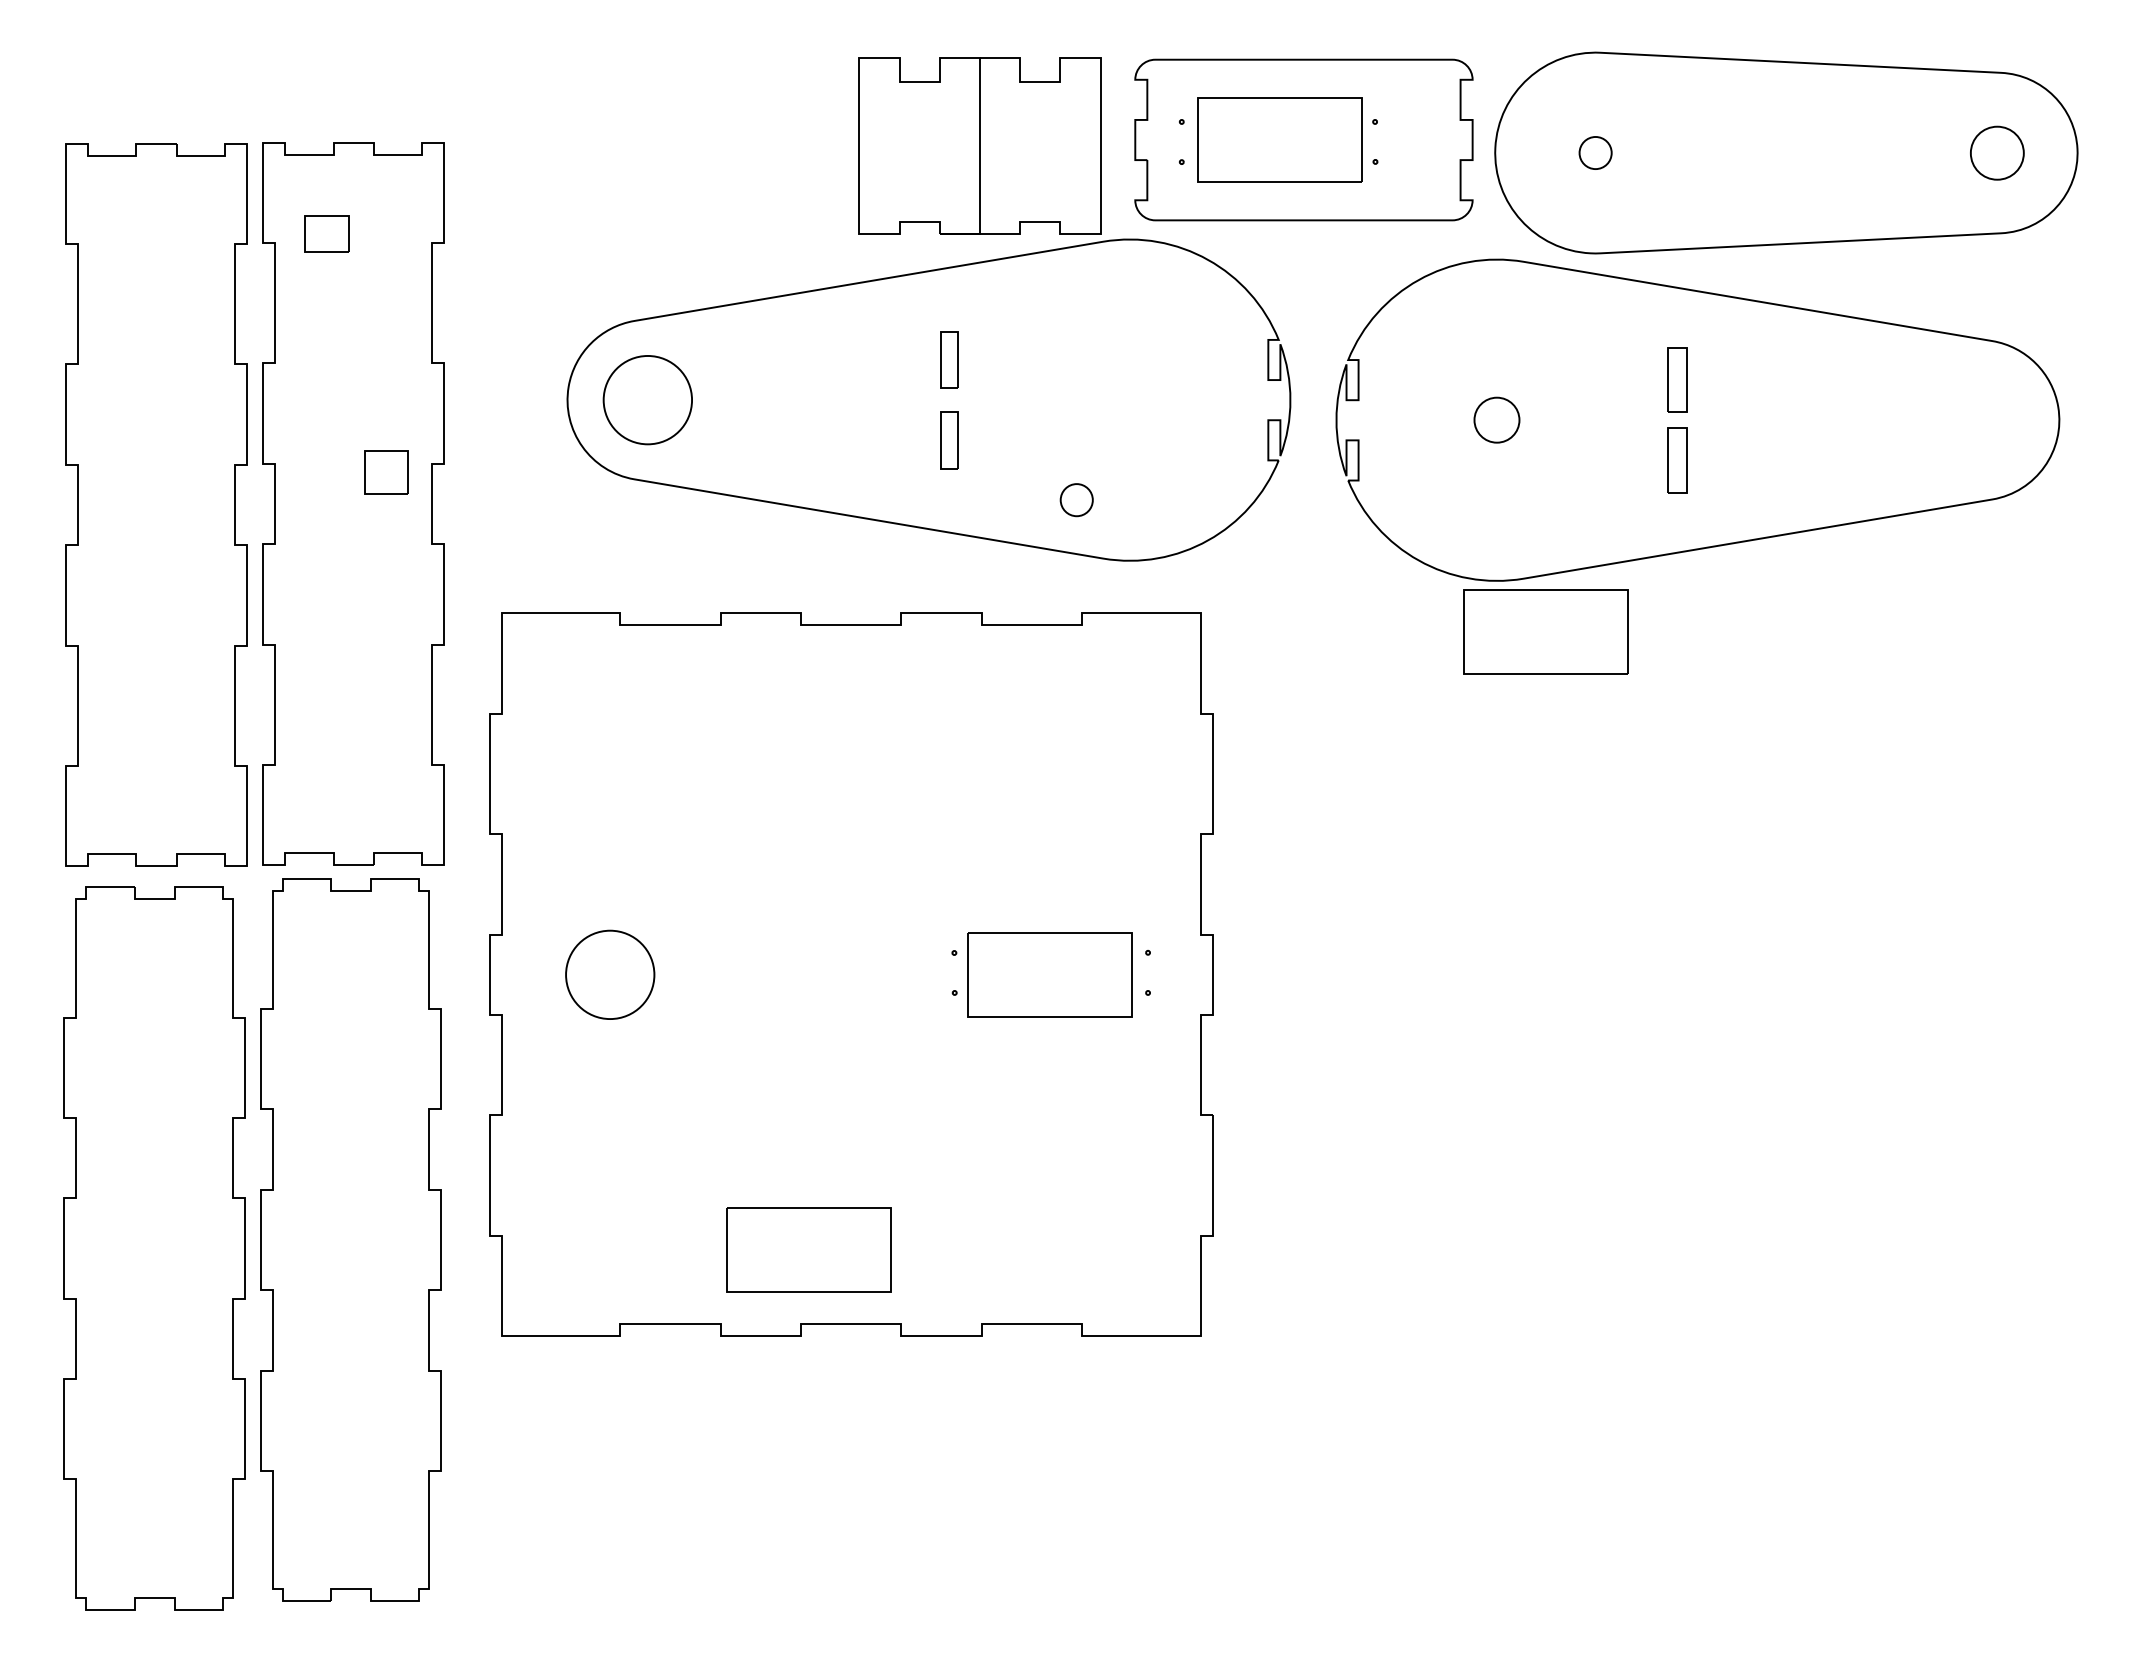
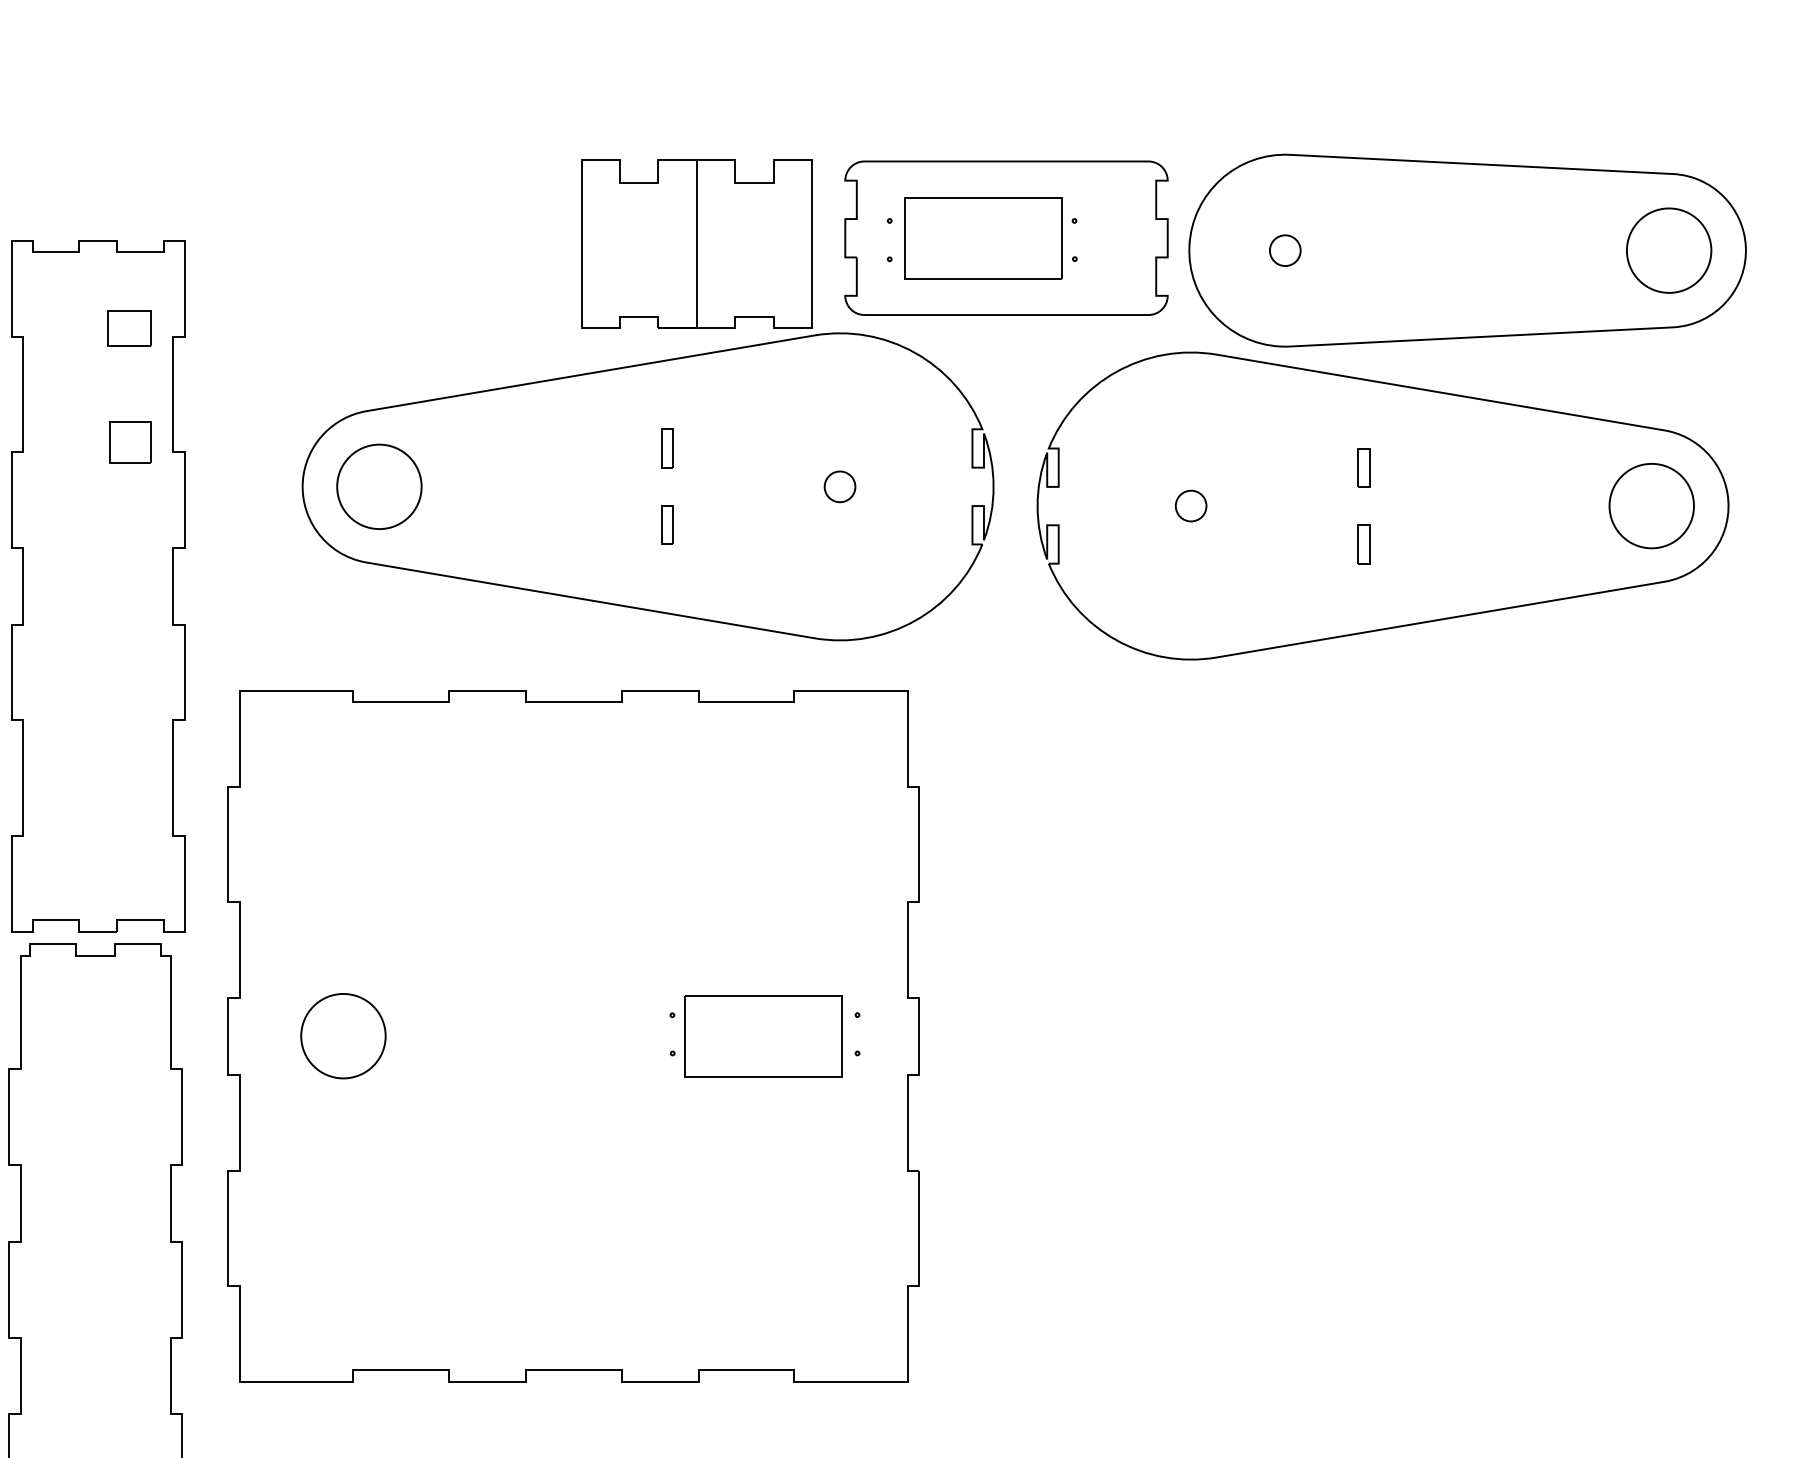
part: (1997, 153) -> (1669, 251), size x1.67
part: (326, 233) -> (128, 327), moved
part: (948, 359) -> (666, 448), size x0.71
part: (1677, 379) -> (1363, 467), size x0.62
part: (1497, 420) -> (1191, 506), size x0.71
part: (1979, 420) -> (1652, 506), added
part: (948, 439) -> (666, 524), size x0.71
part: (1677, 460) -> (1363, 544), size x0.62
part: (386, 472) -> (130, 443), moved
part: (1076, 500) -> (839, 487), moved
part: (1545, 631) -> (1237, 707), removed
part: (808, 1249) -> (532, 1298), removed

